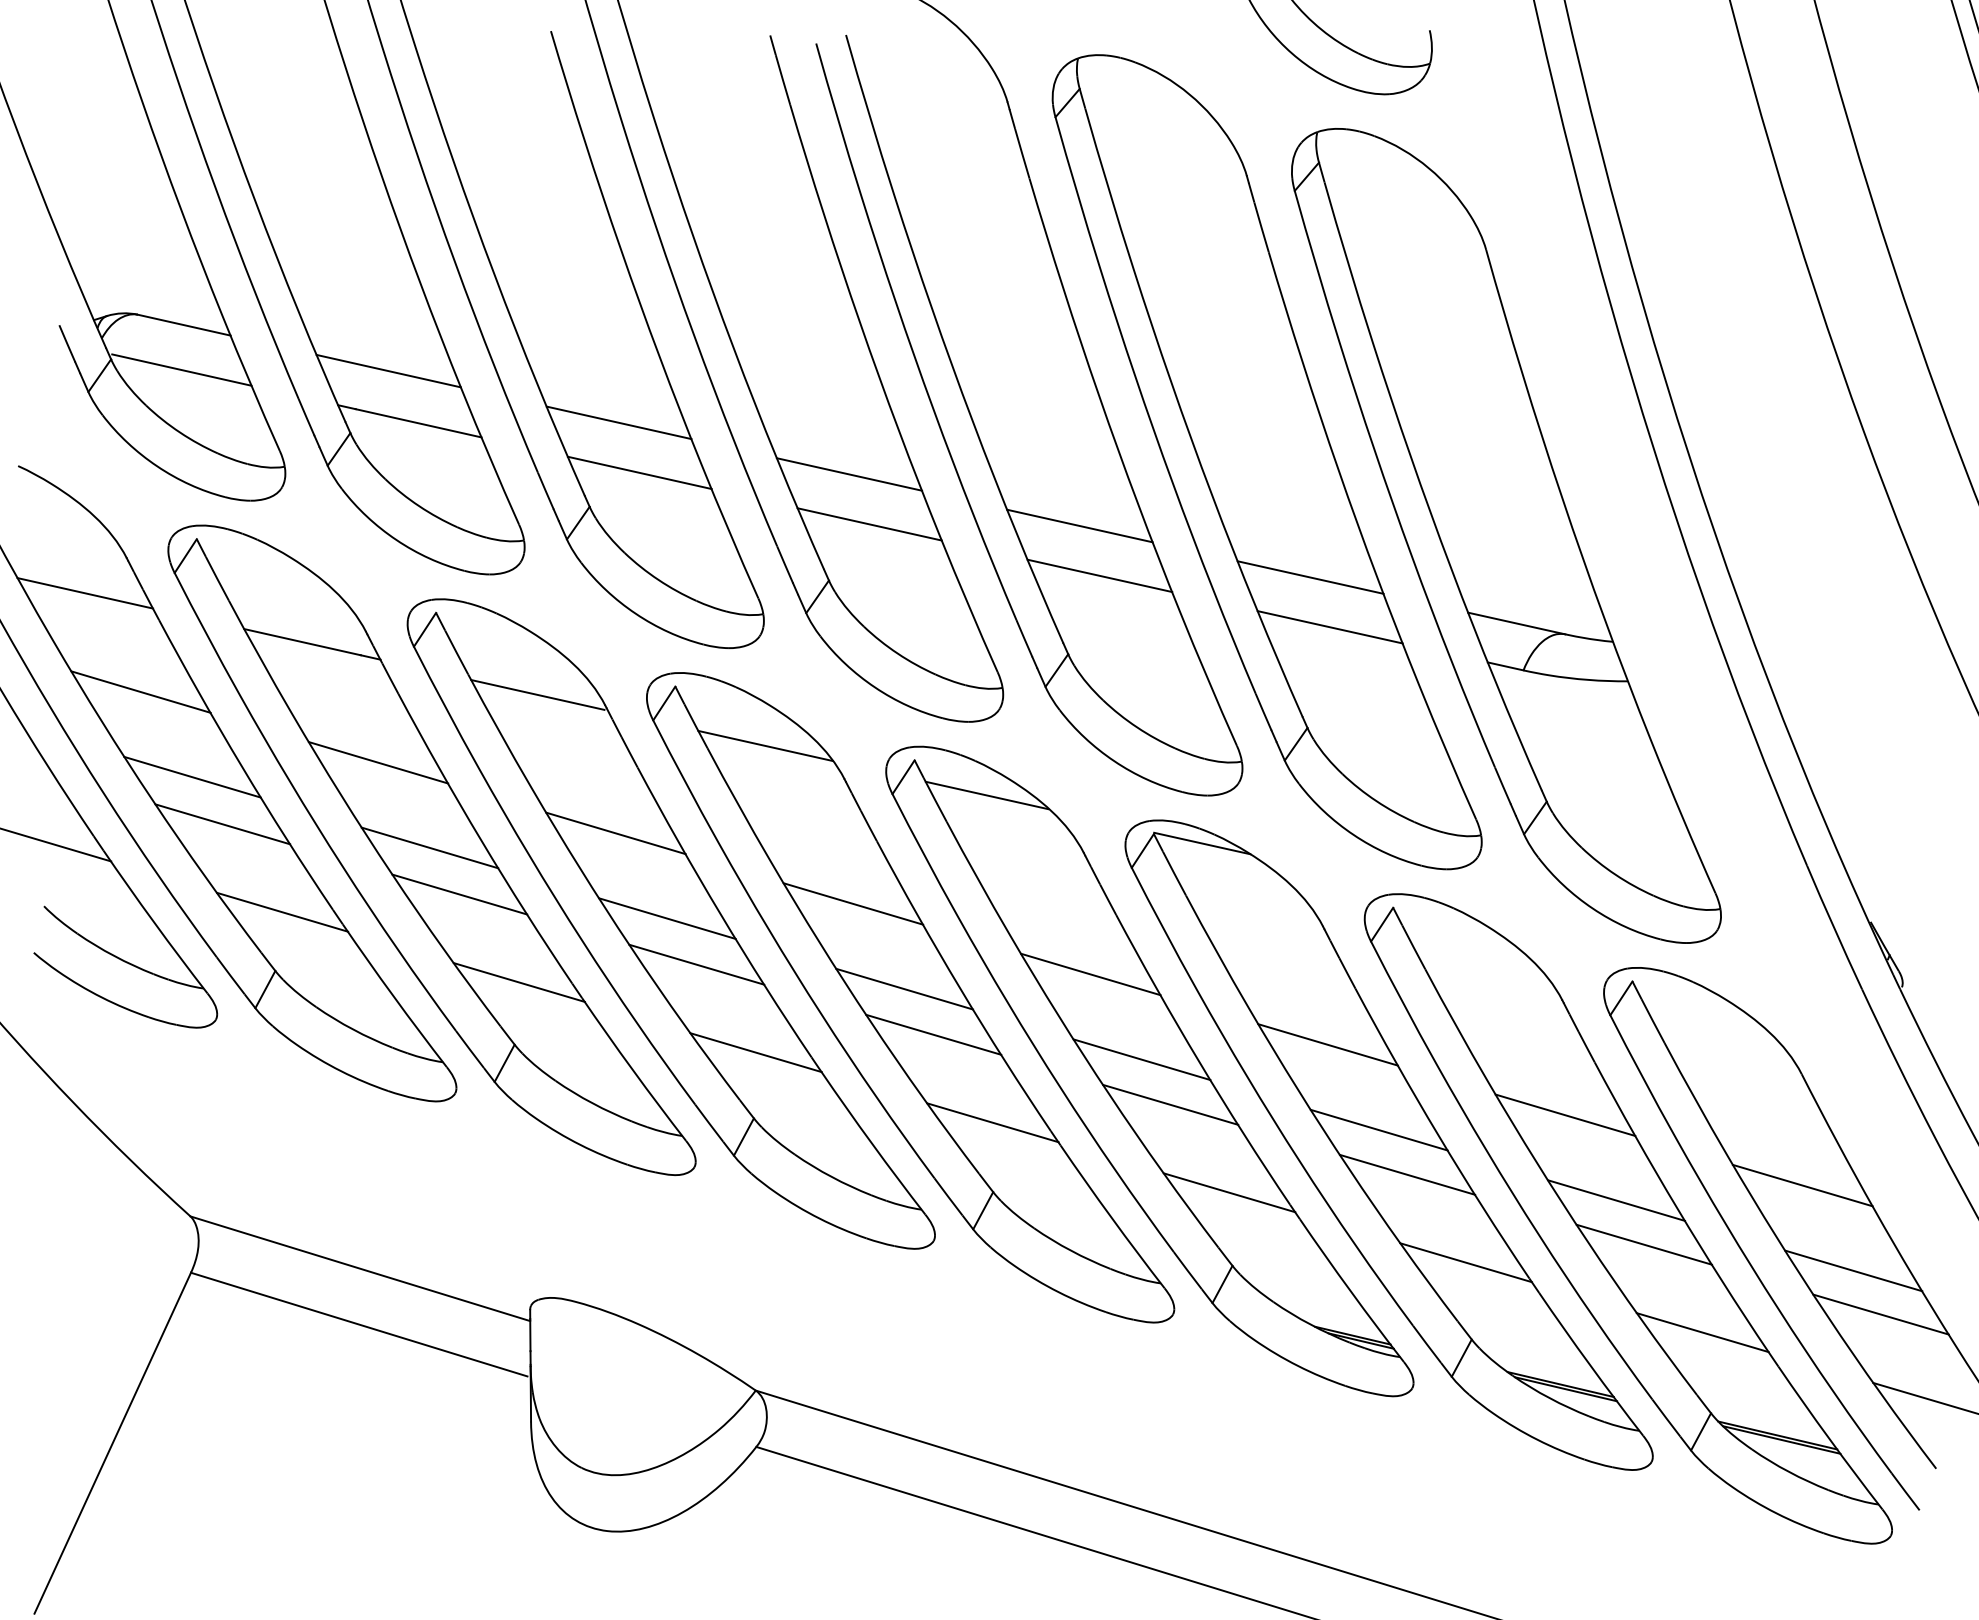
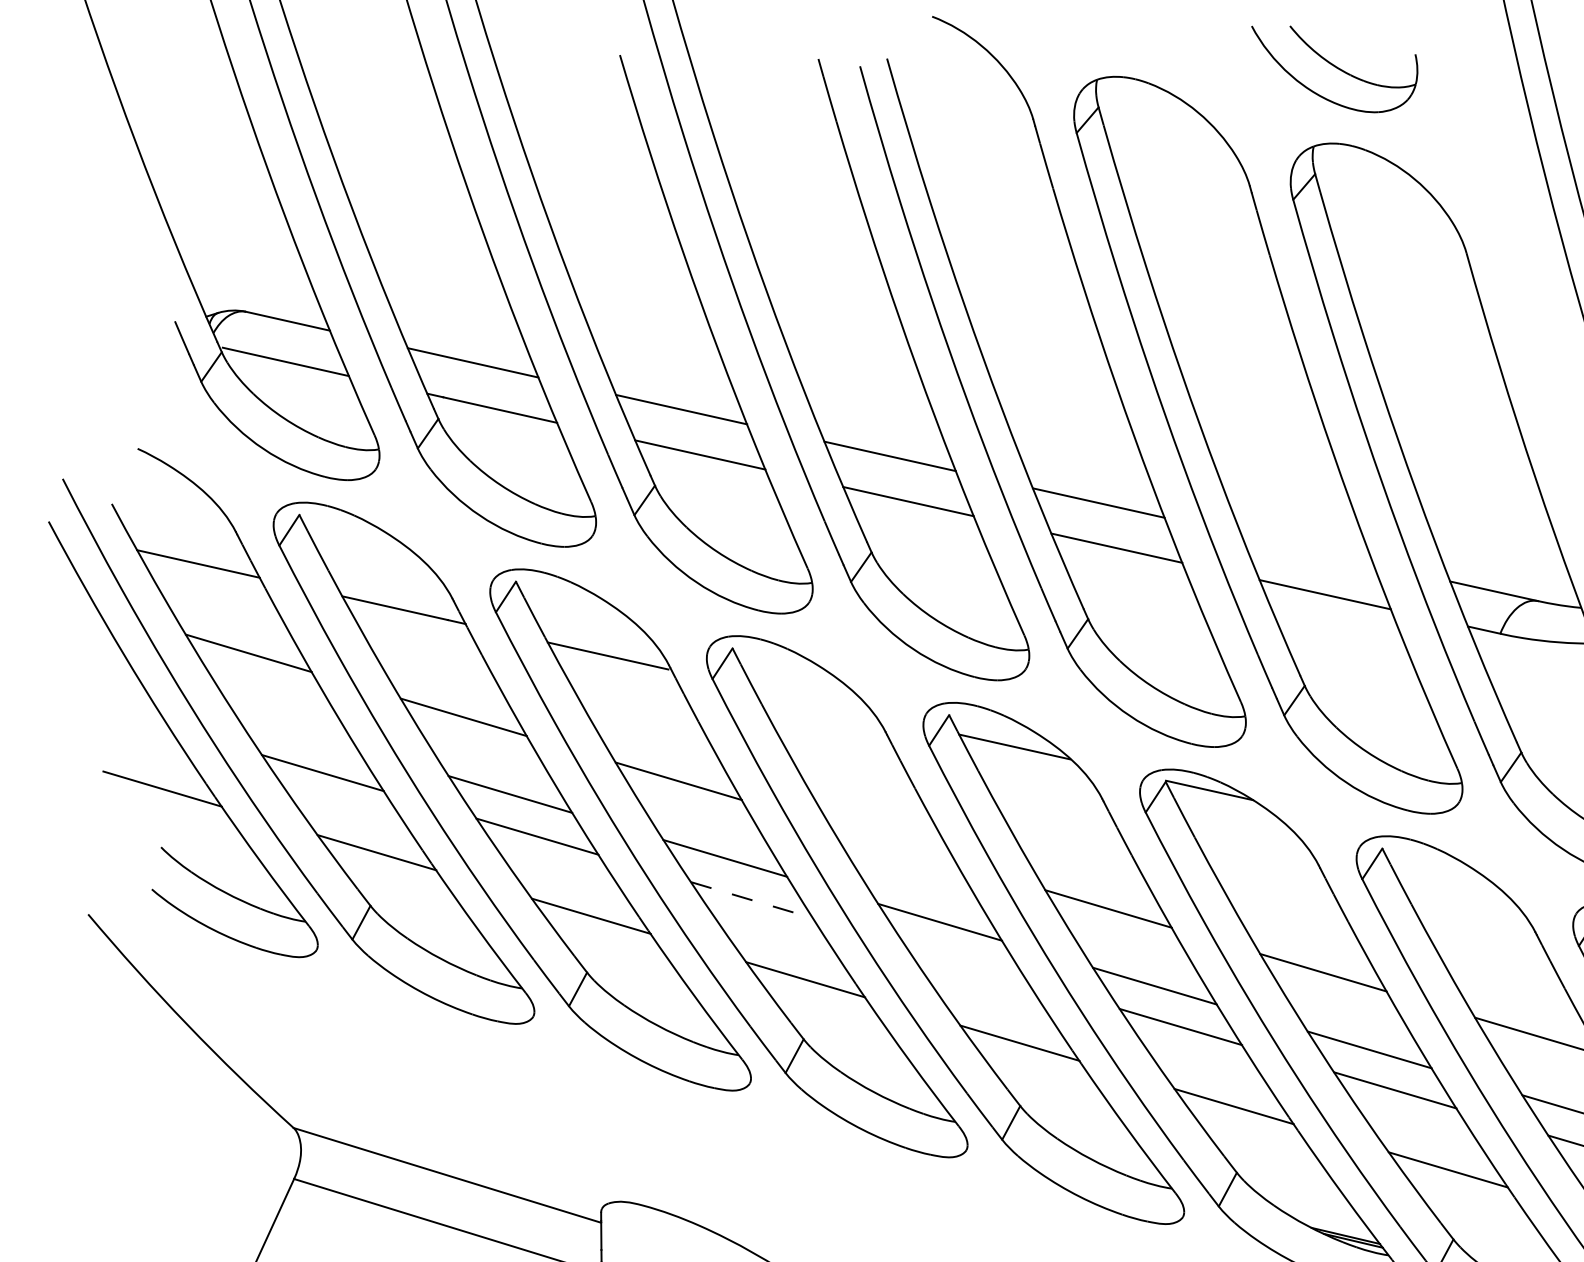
line: (1310, 577) -> (1307, 549), removed
line: (765, 745) -> (814, 701), removed
line: (192, 776) -> (295, 729), removed
line: (853, 903) -> (893, 844), removed
line: (697, 964) -> (752, 899), solid -> dashed
line: (933, 1034) -> (966, 963), removed

